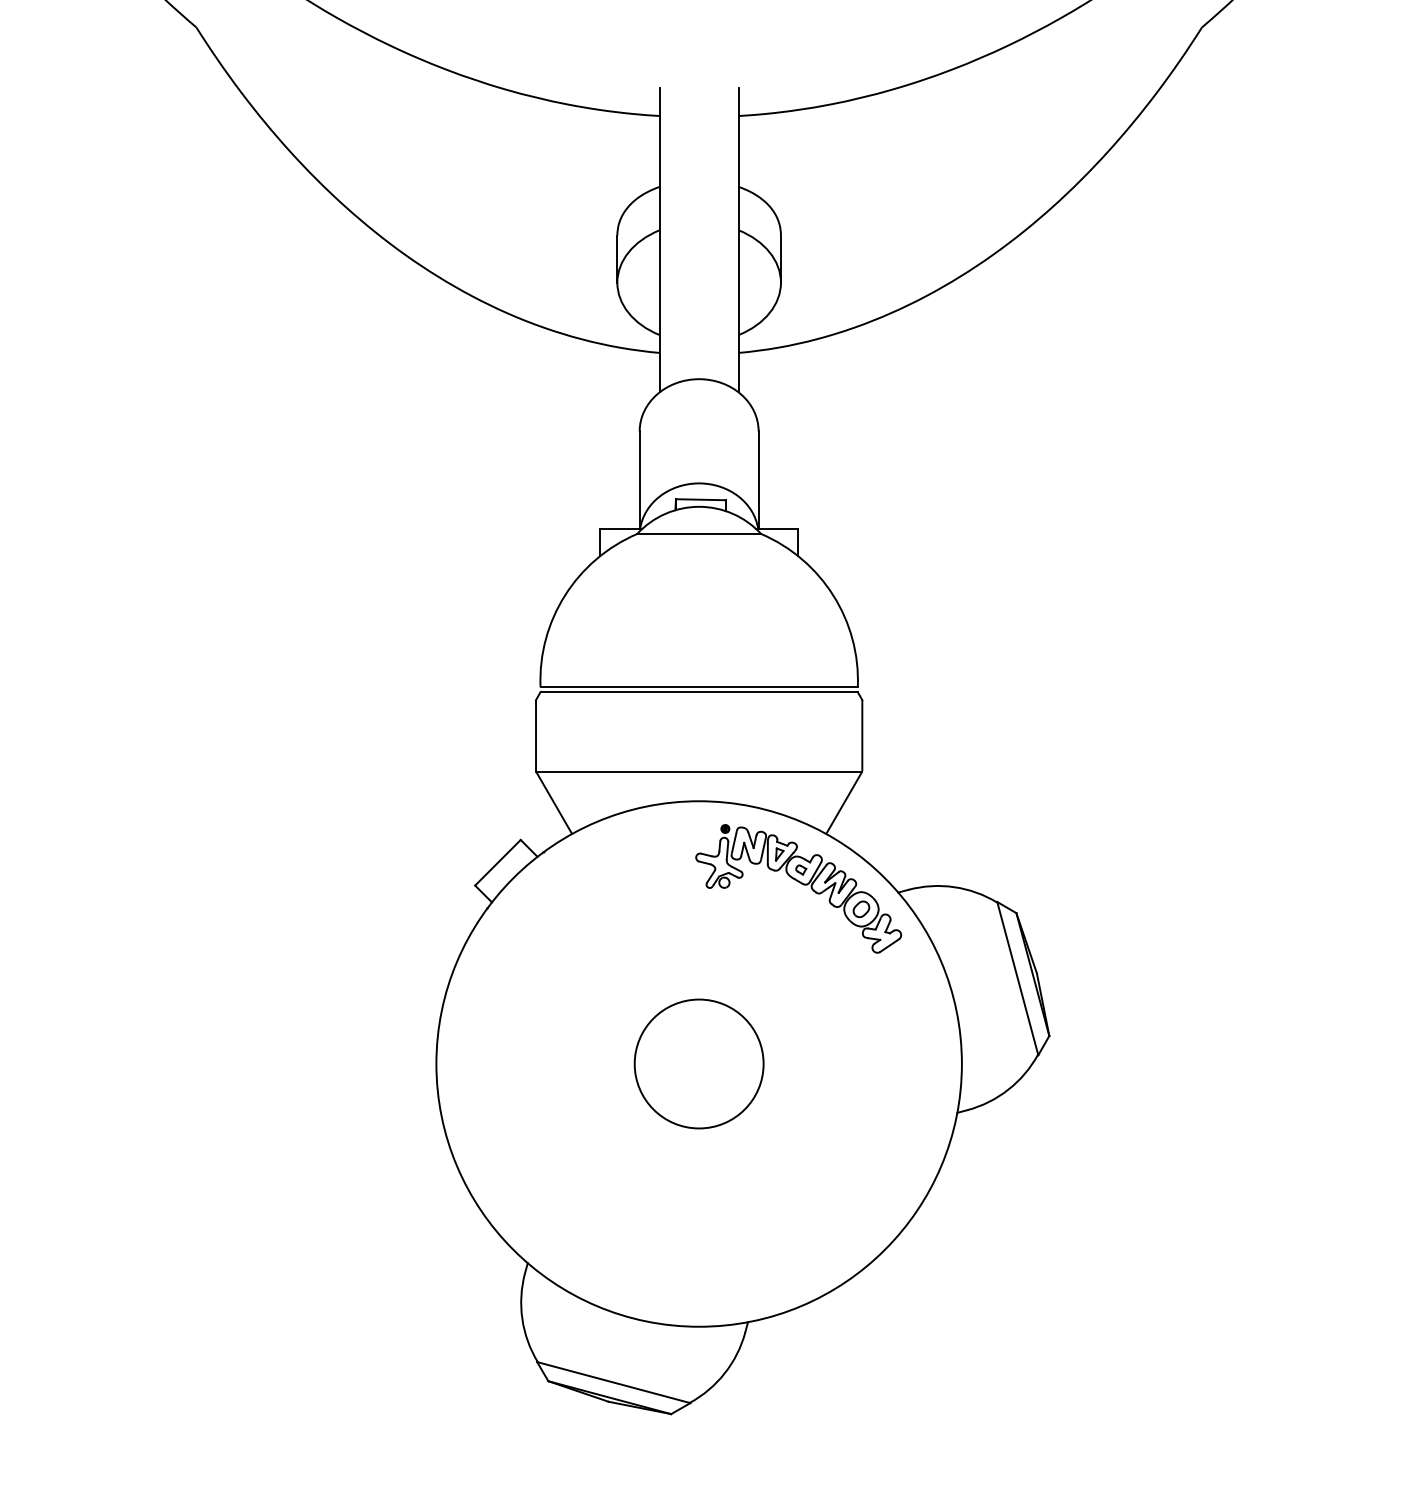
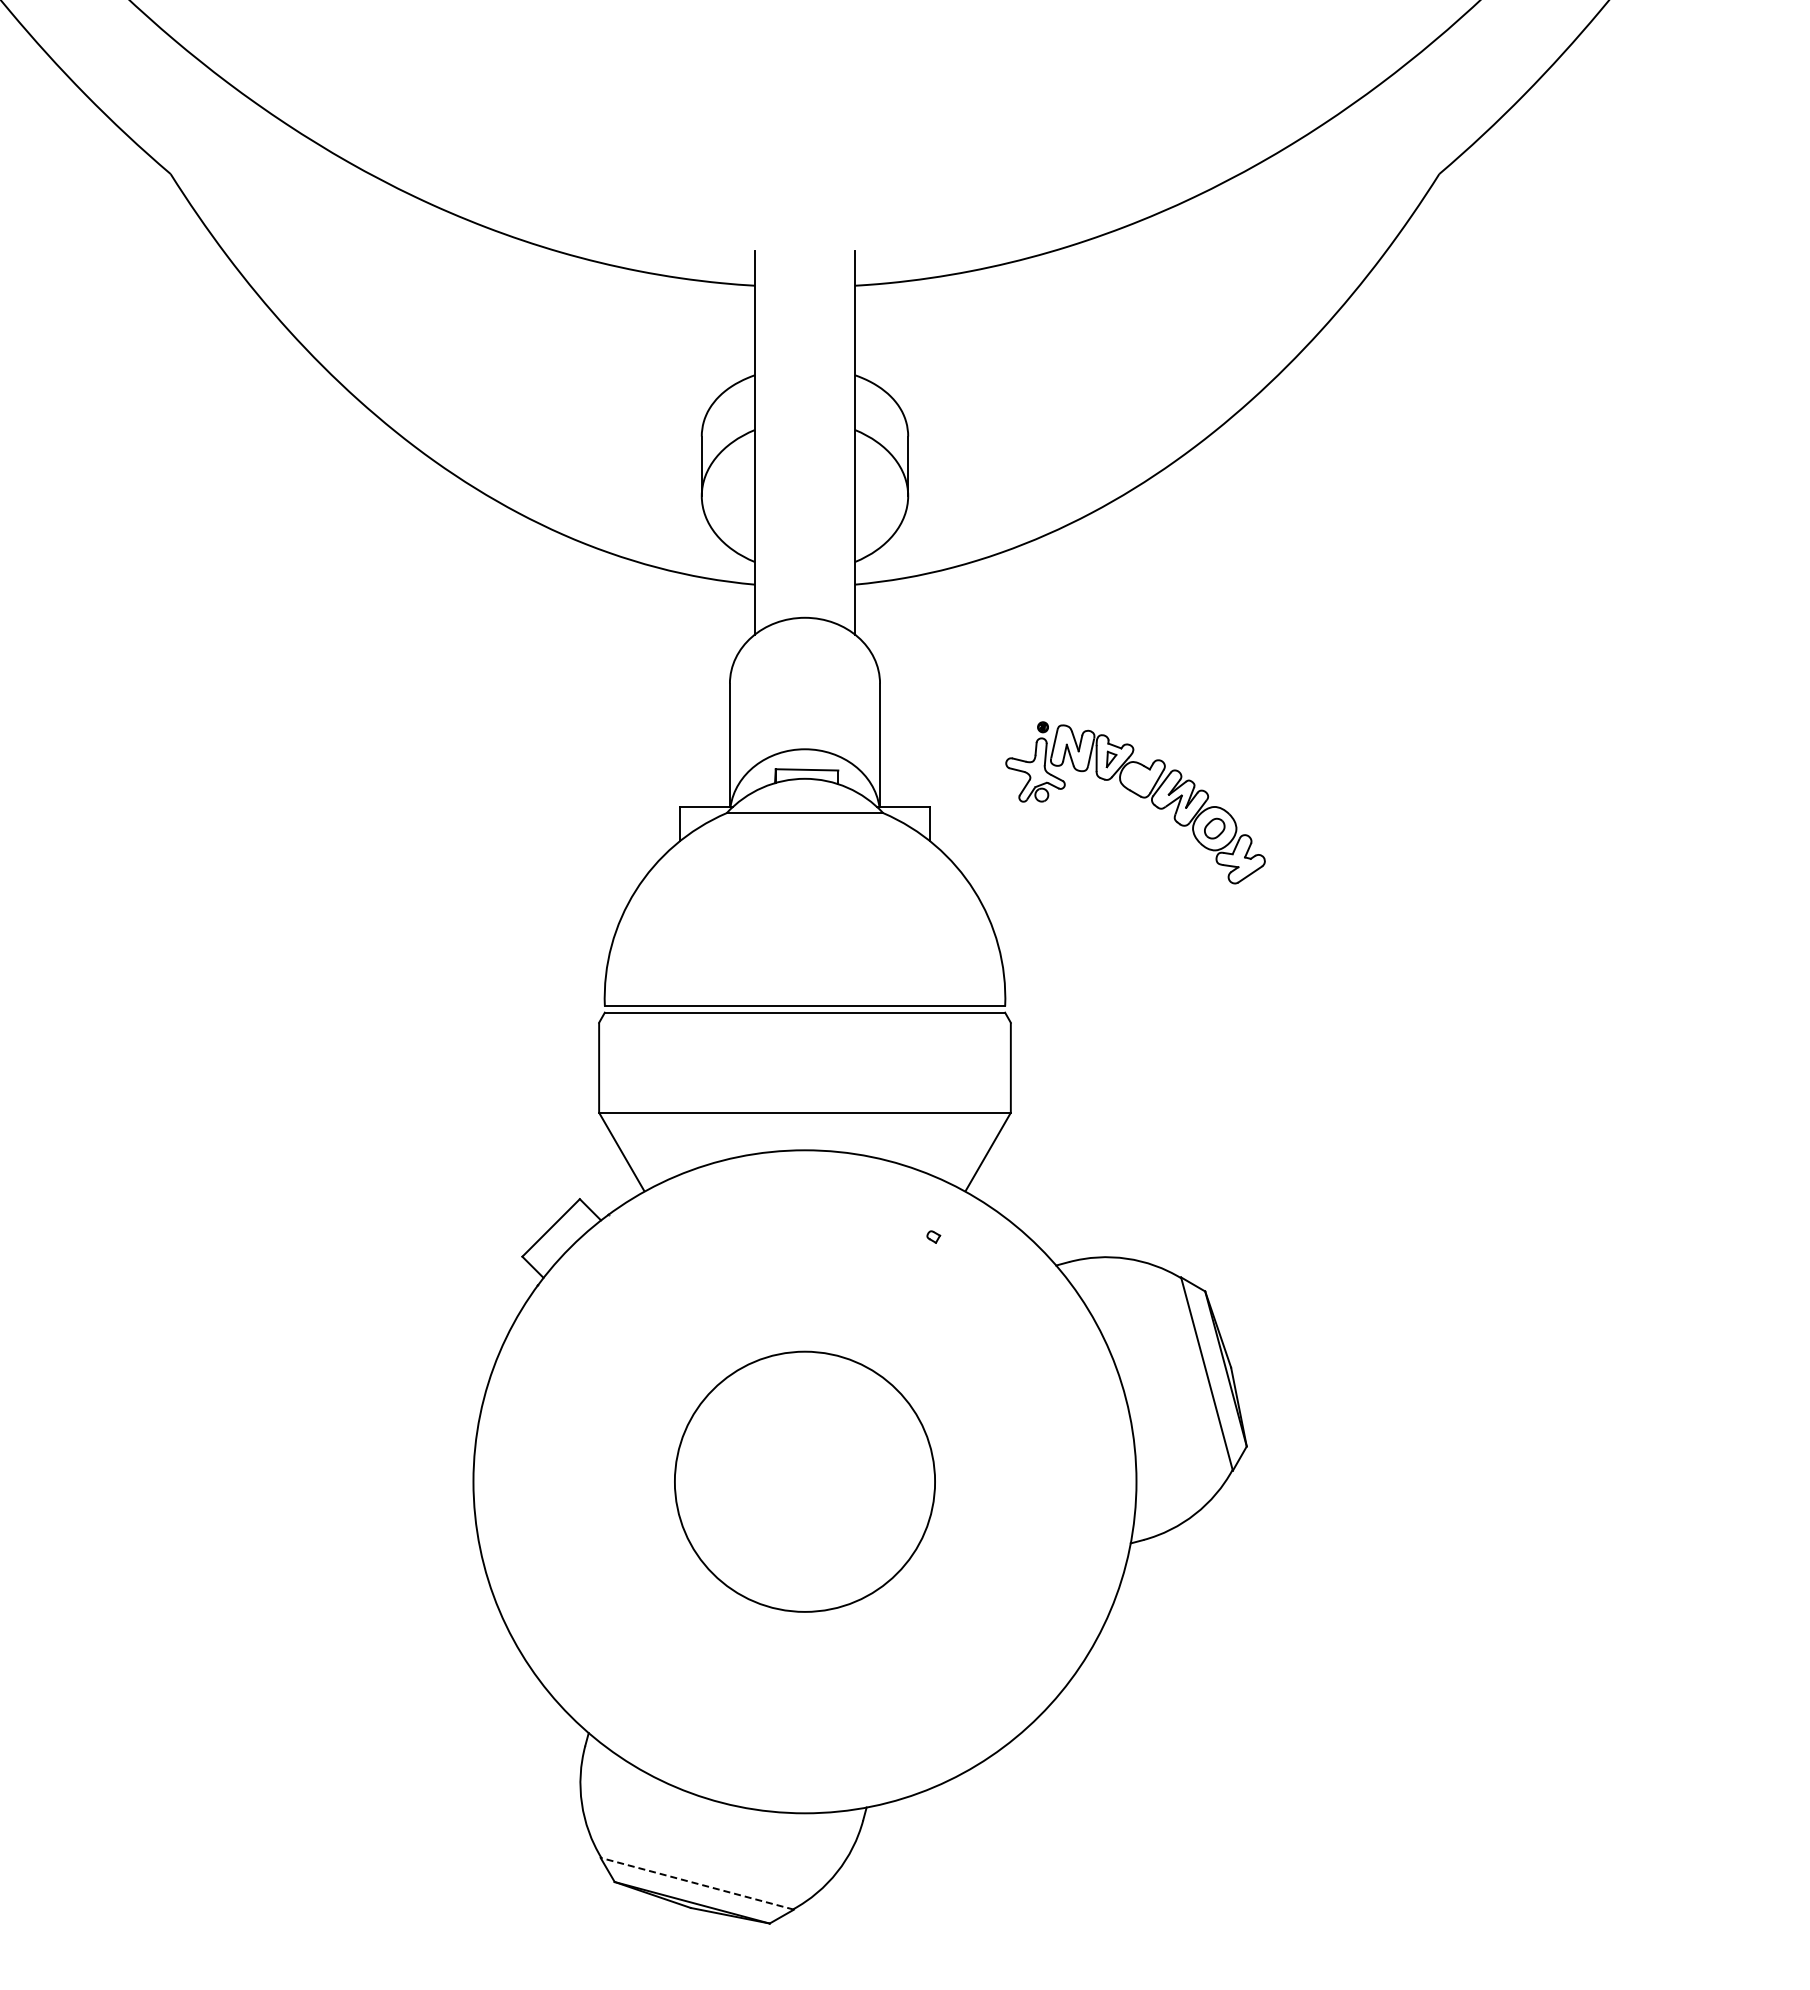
part: (801, 883) -> (1138, 796), moved
circle: (698, 1063) -> (804, 1481), size x1.6
line: (613, 1382) -> (696, 1883), solid -> dashed

